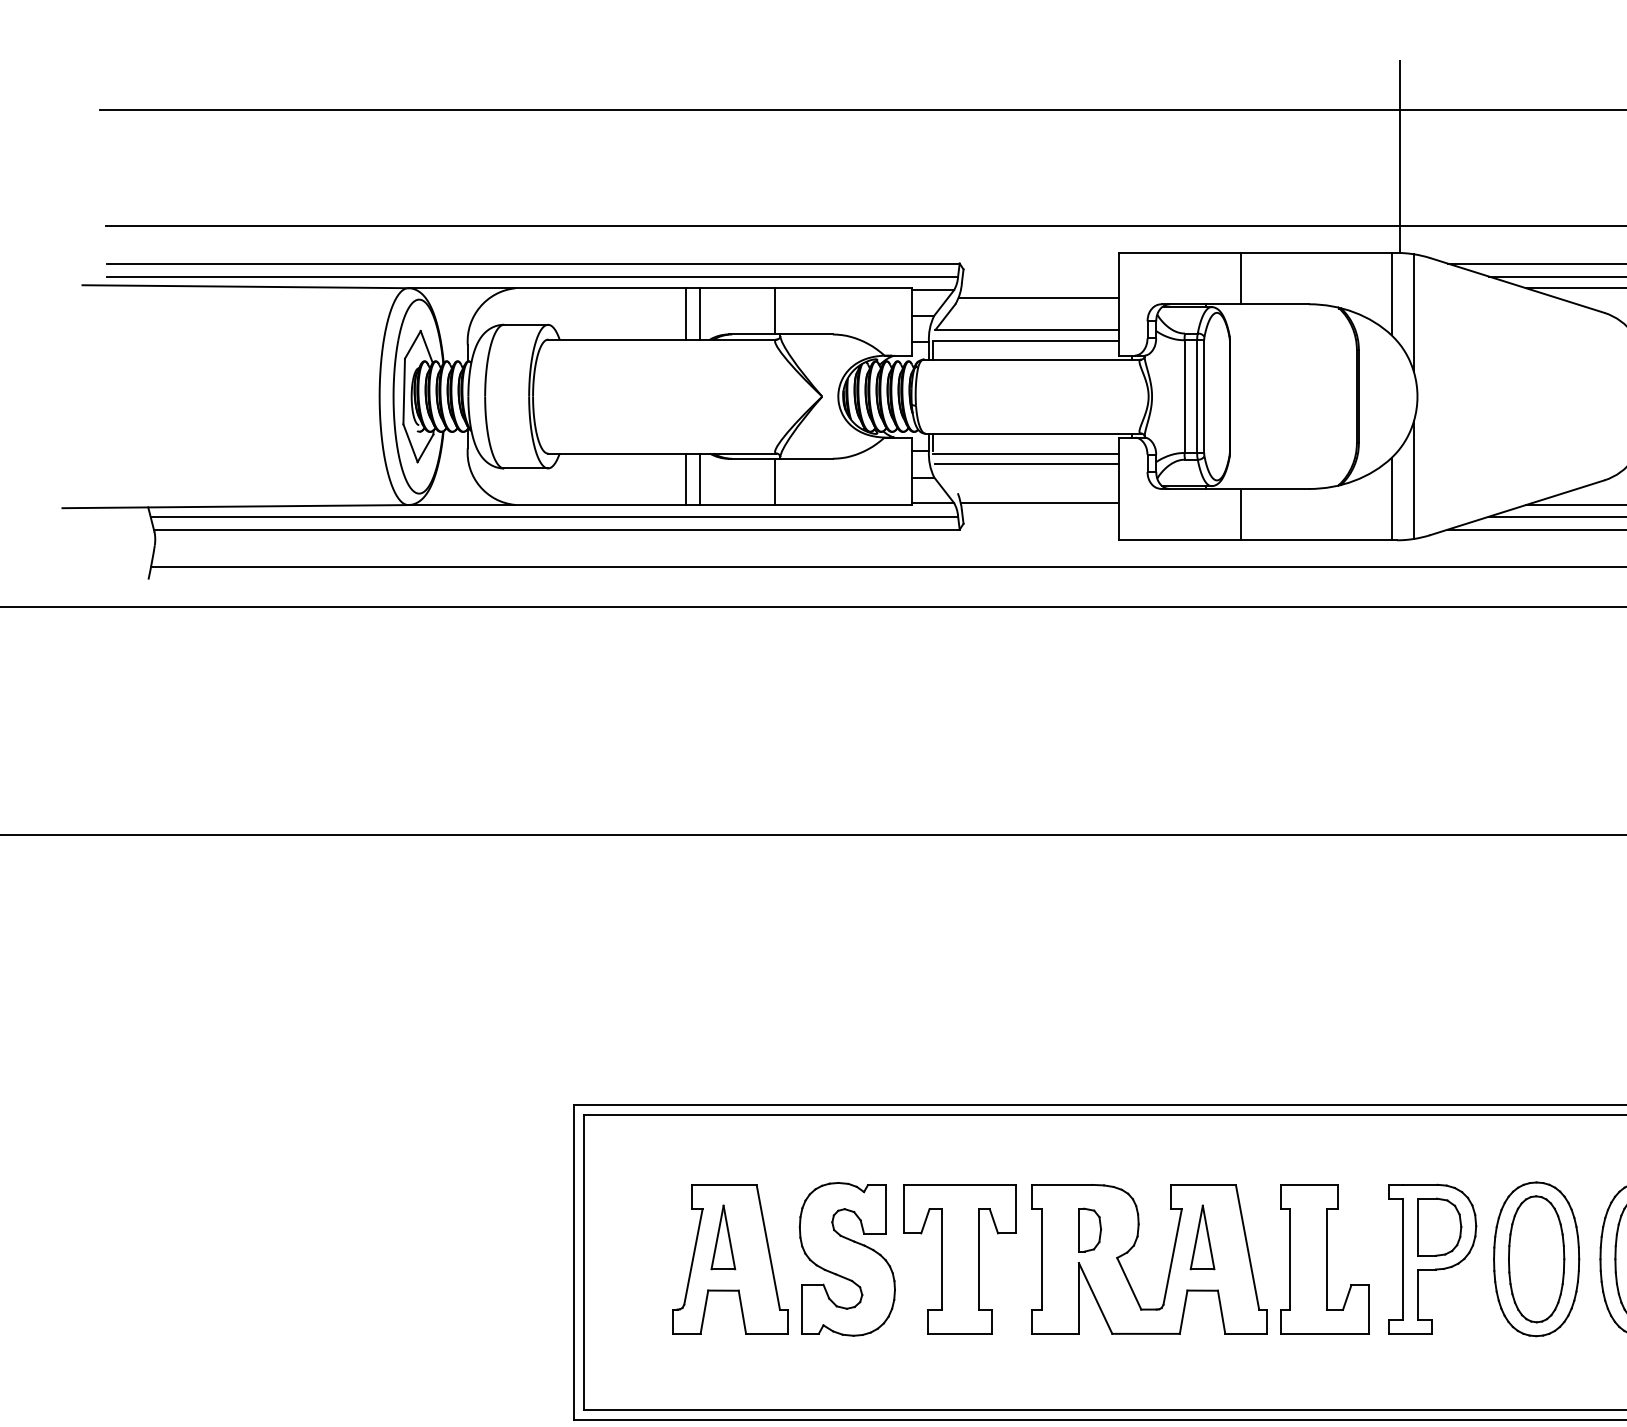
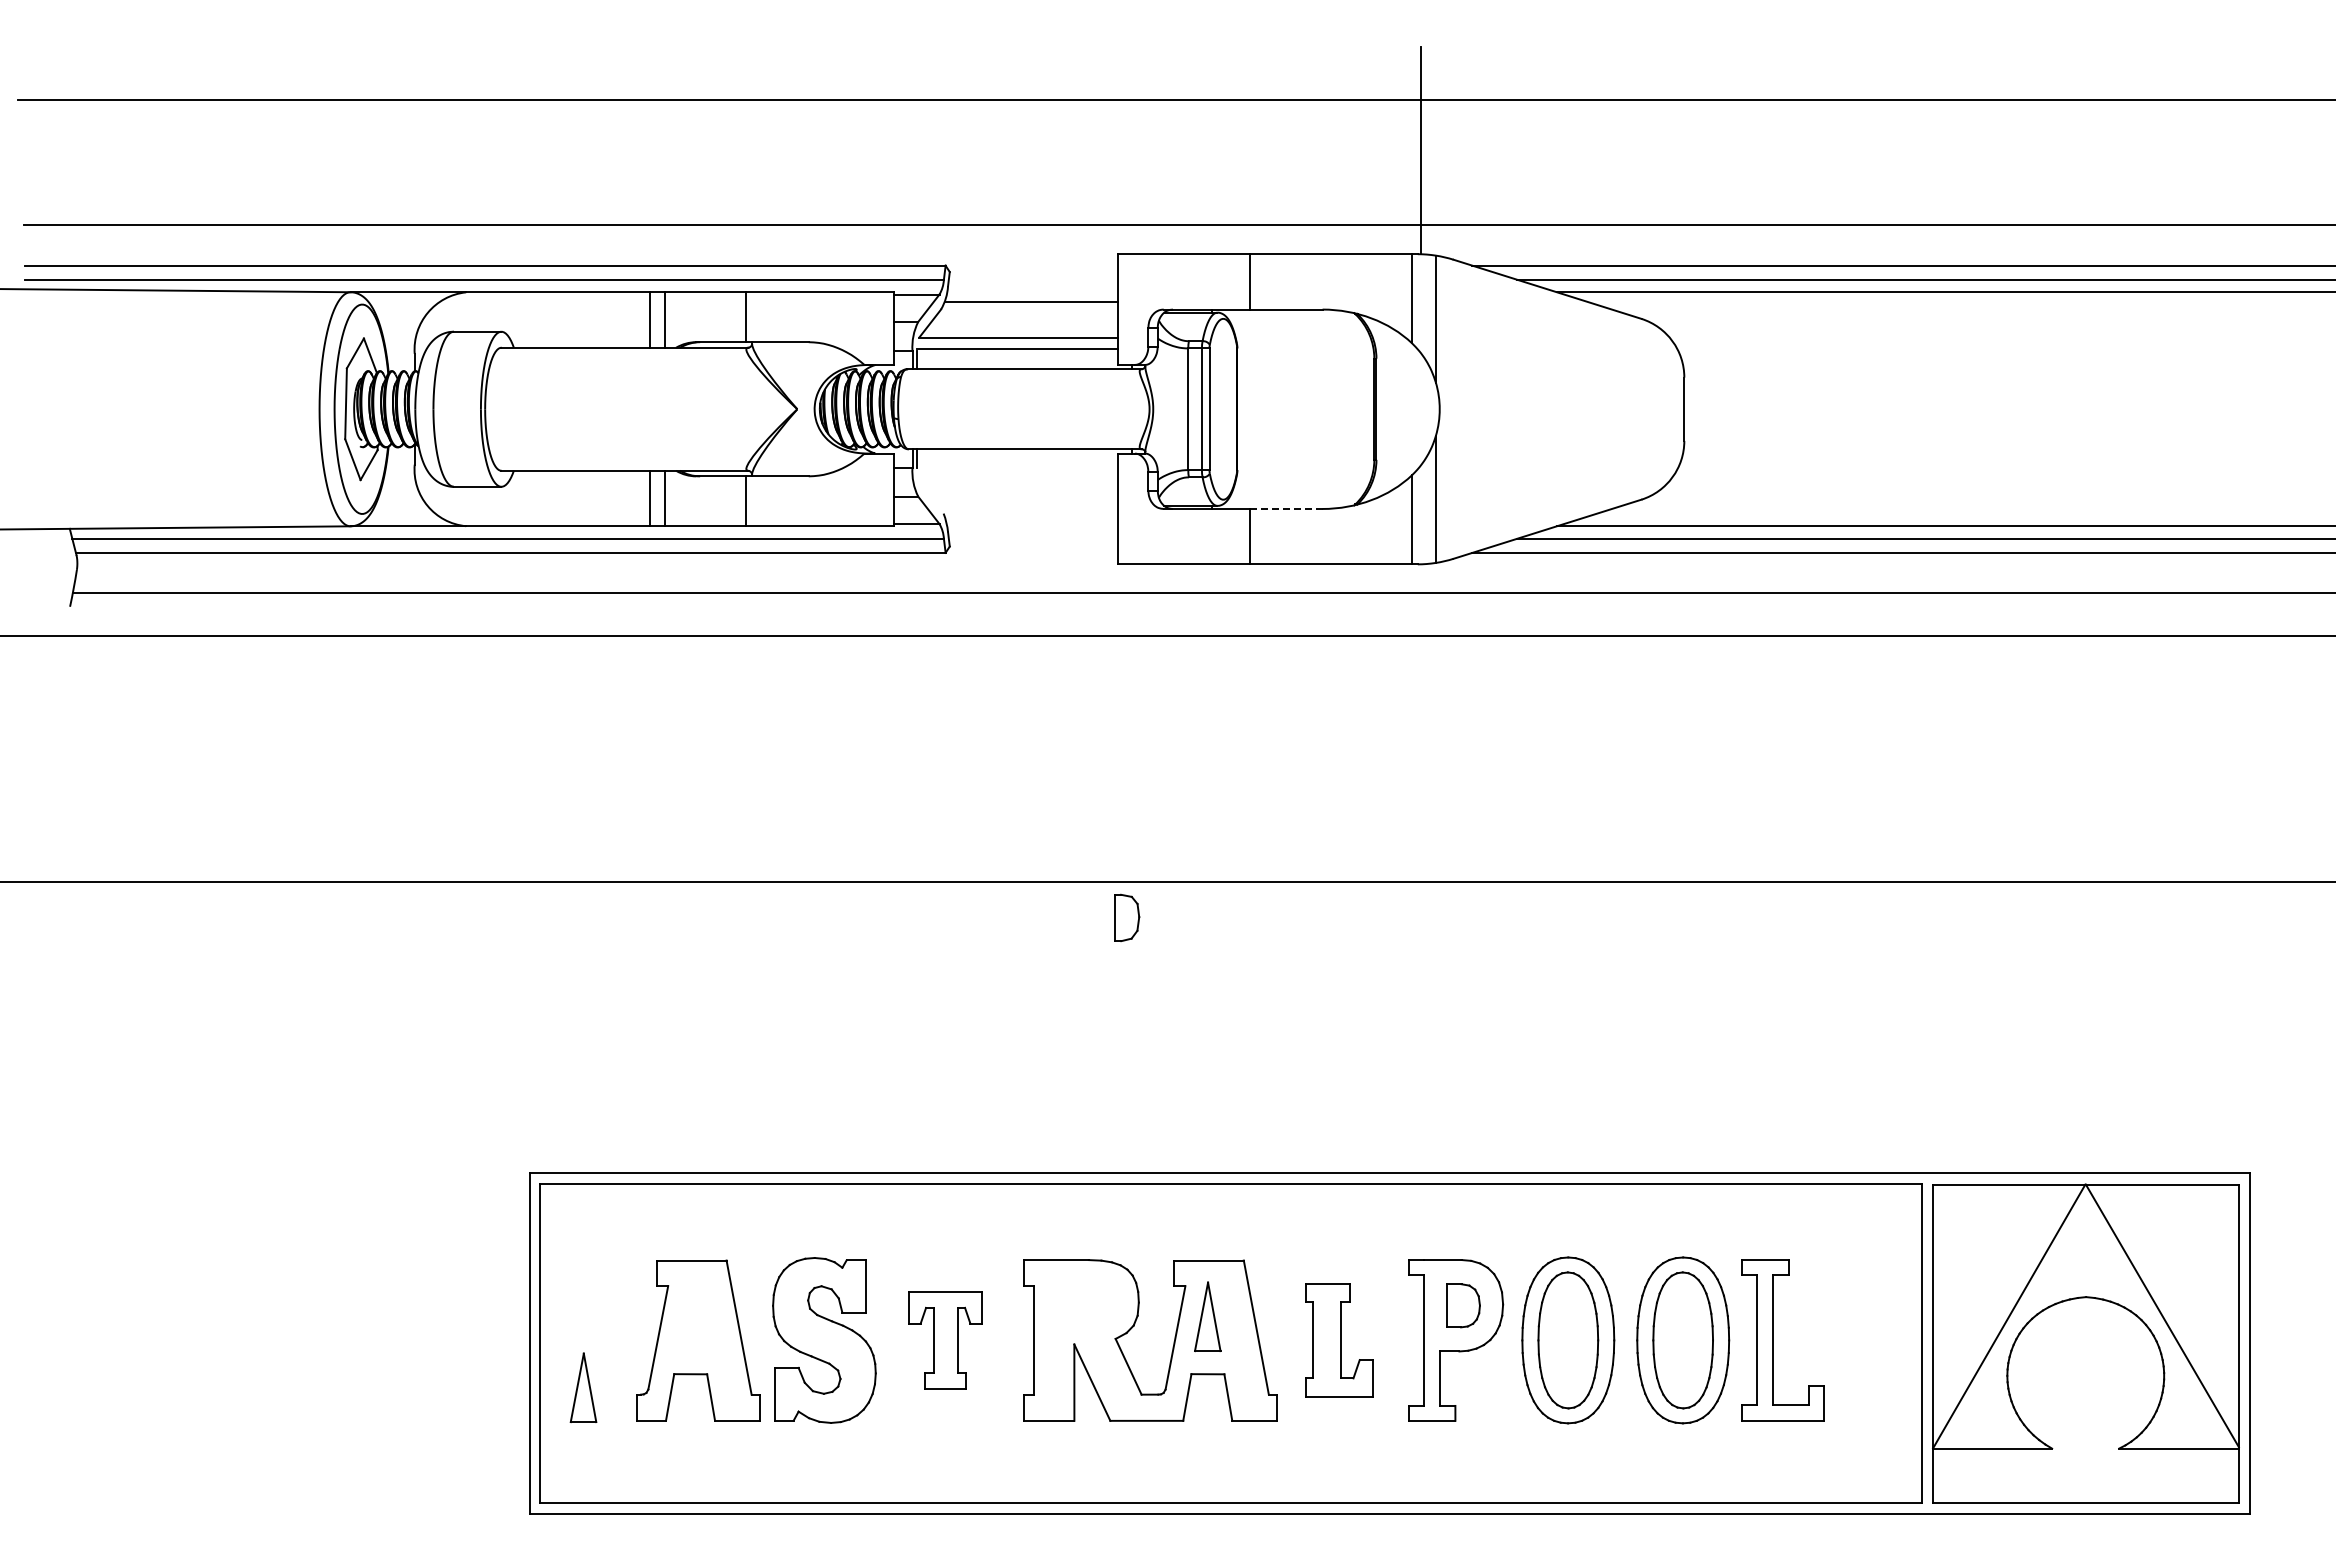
line: (1026, 453) -> (1017, 470), removed
line: (1027, 464) -> (1018, 482), removed
line: (1274, 488) -> (1285, 508), solid -> dashed
line: (1039, 502) -> (1031, 523), removed
part: (1439, 1226) -> (1463, 1305), size x0.7
part: (1090, 1229) -> (1127, 917), moved
part: (723, 1237) -> (583, 1387), moved
part: (959, 1259) -> (945, 1340), size x0.6
part: (1324, 1259) -> (1339, 1340), size x0.7

